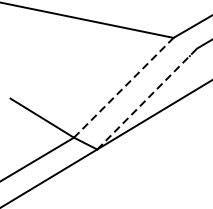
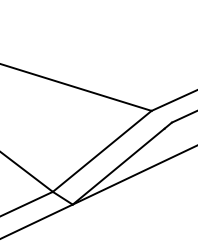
line: (124, 87) -> (102, 151), dashed -> solid
line: (147, 98) -> (122, 163), dashed -> solid

